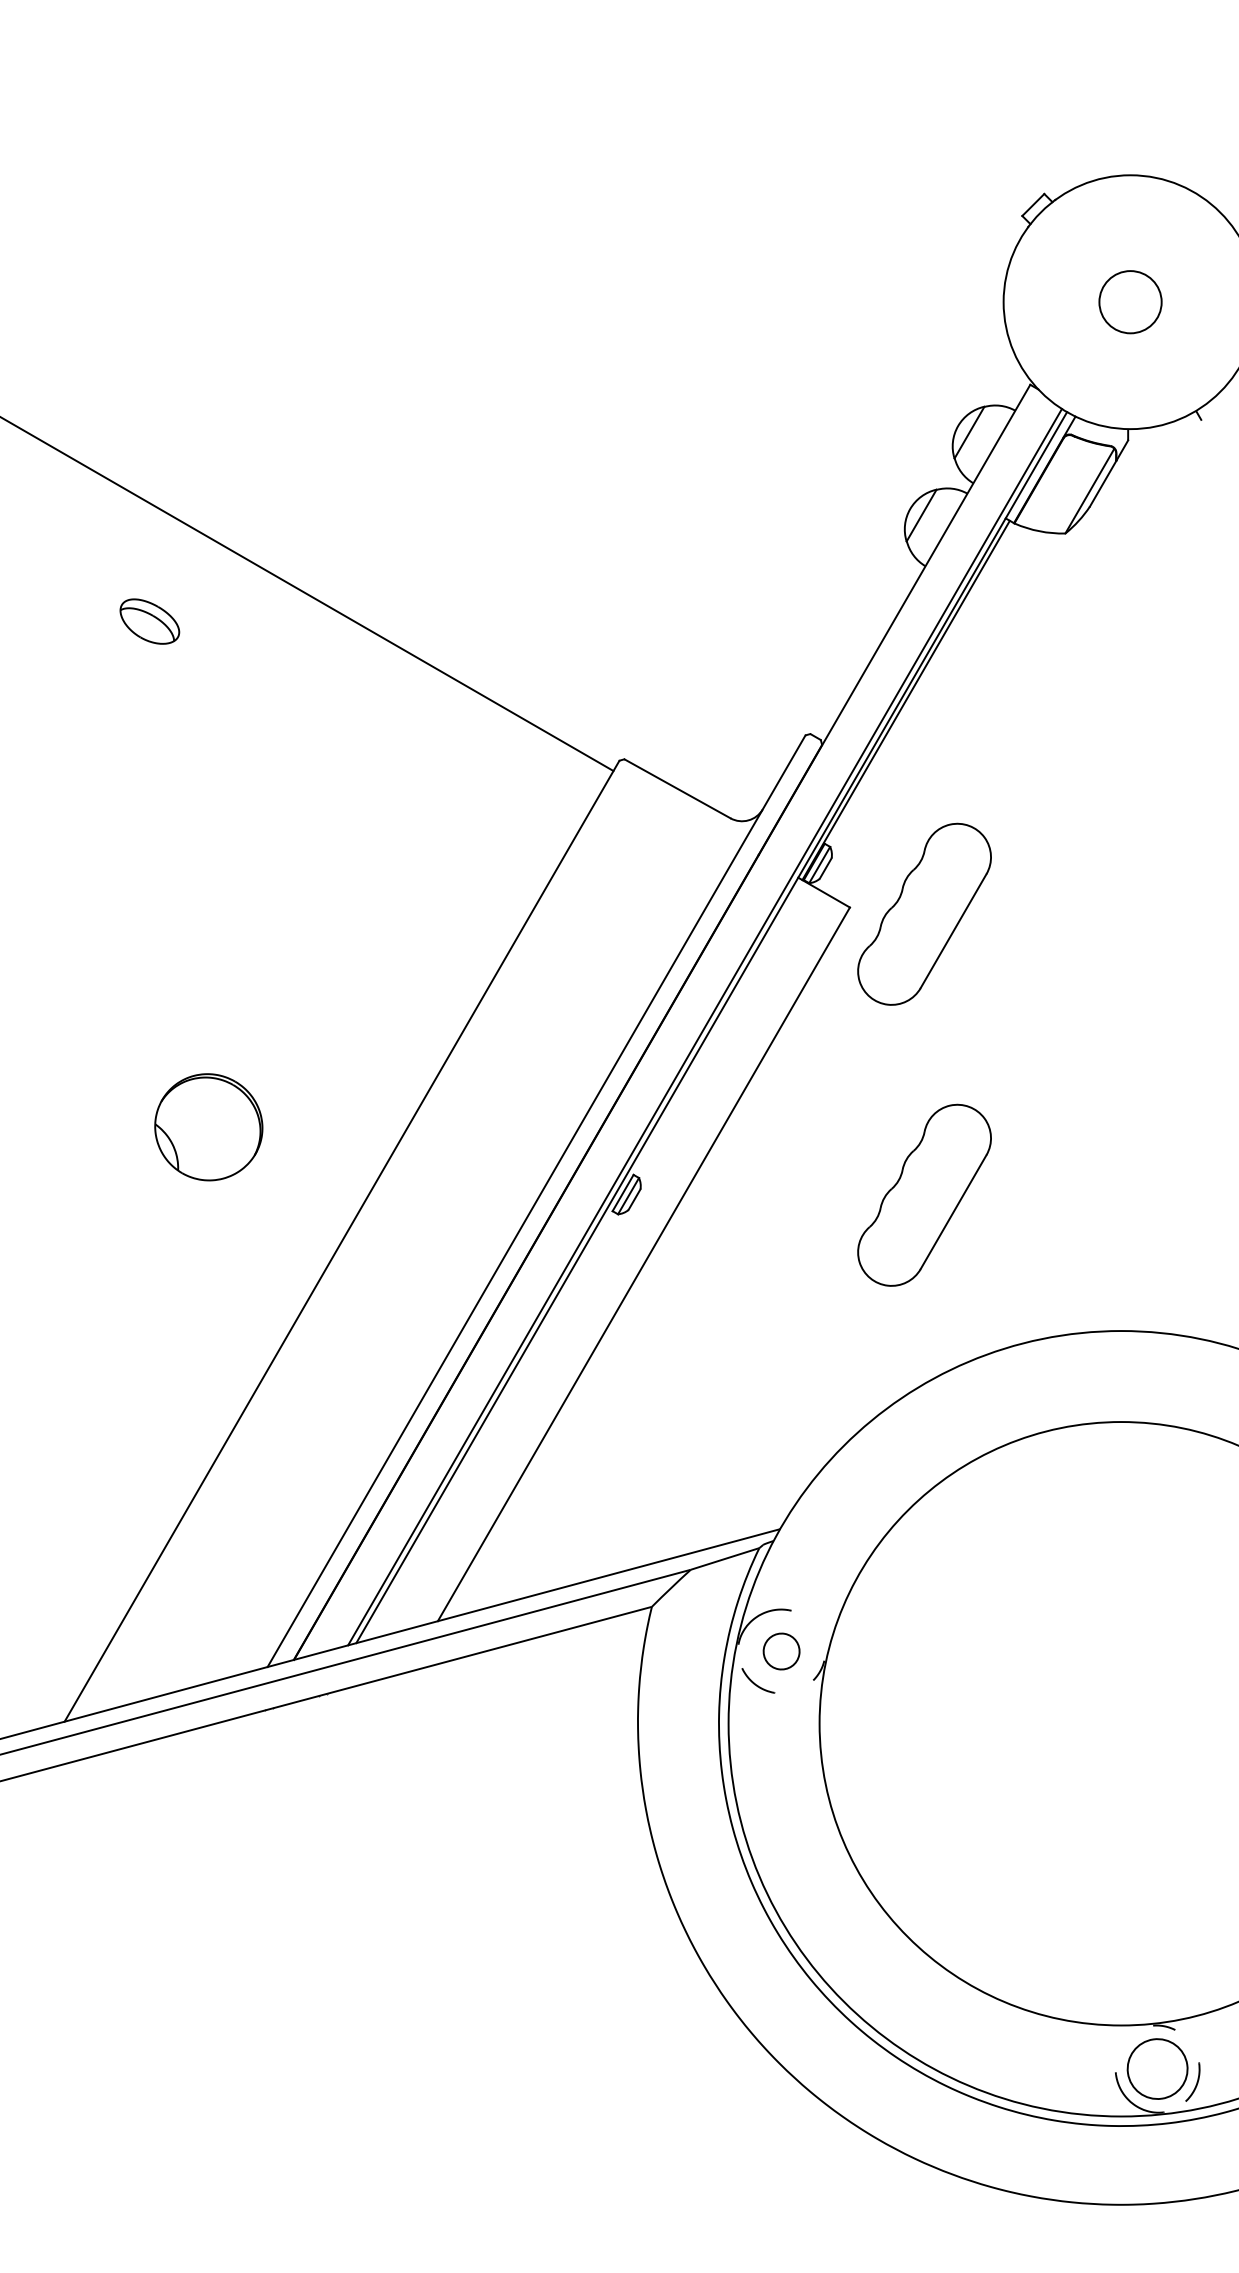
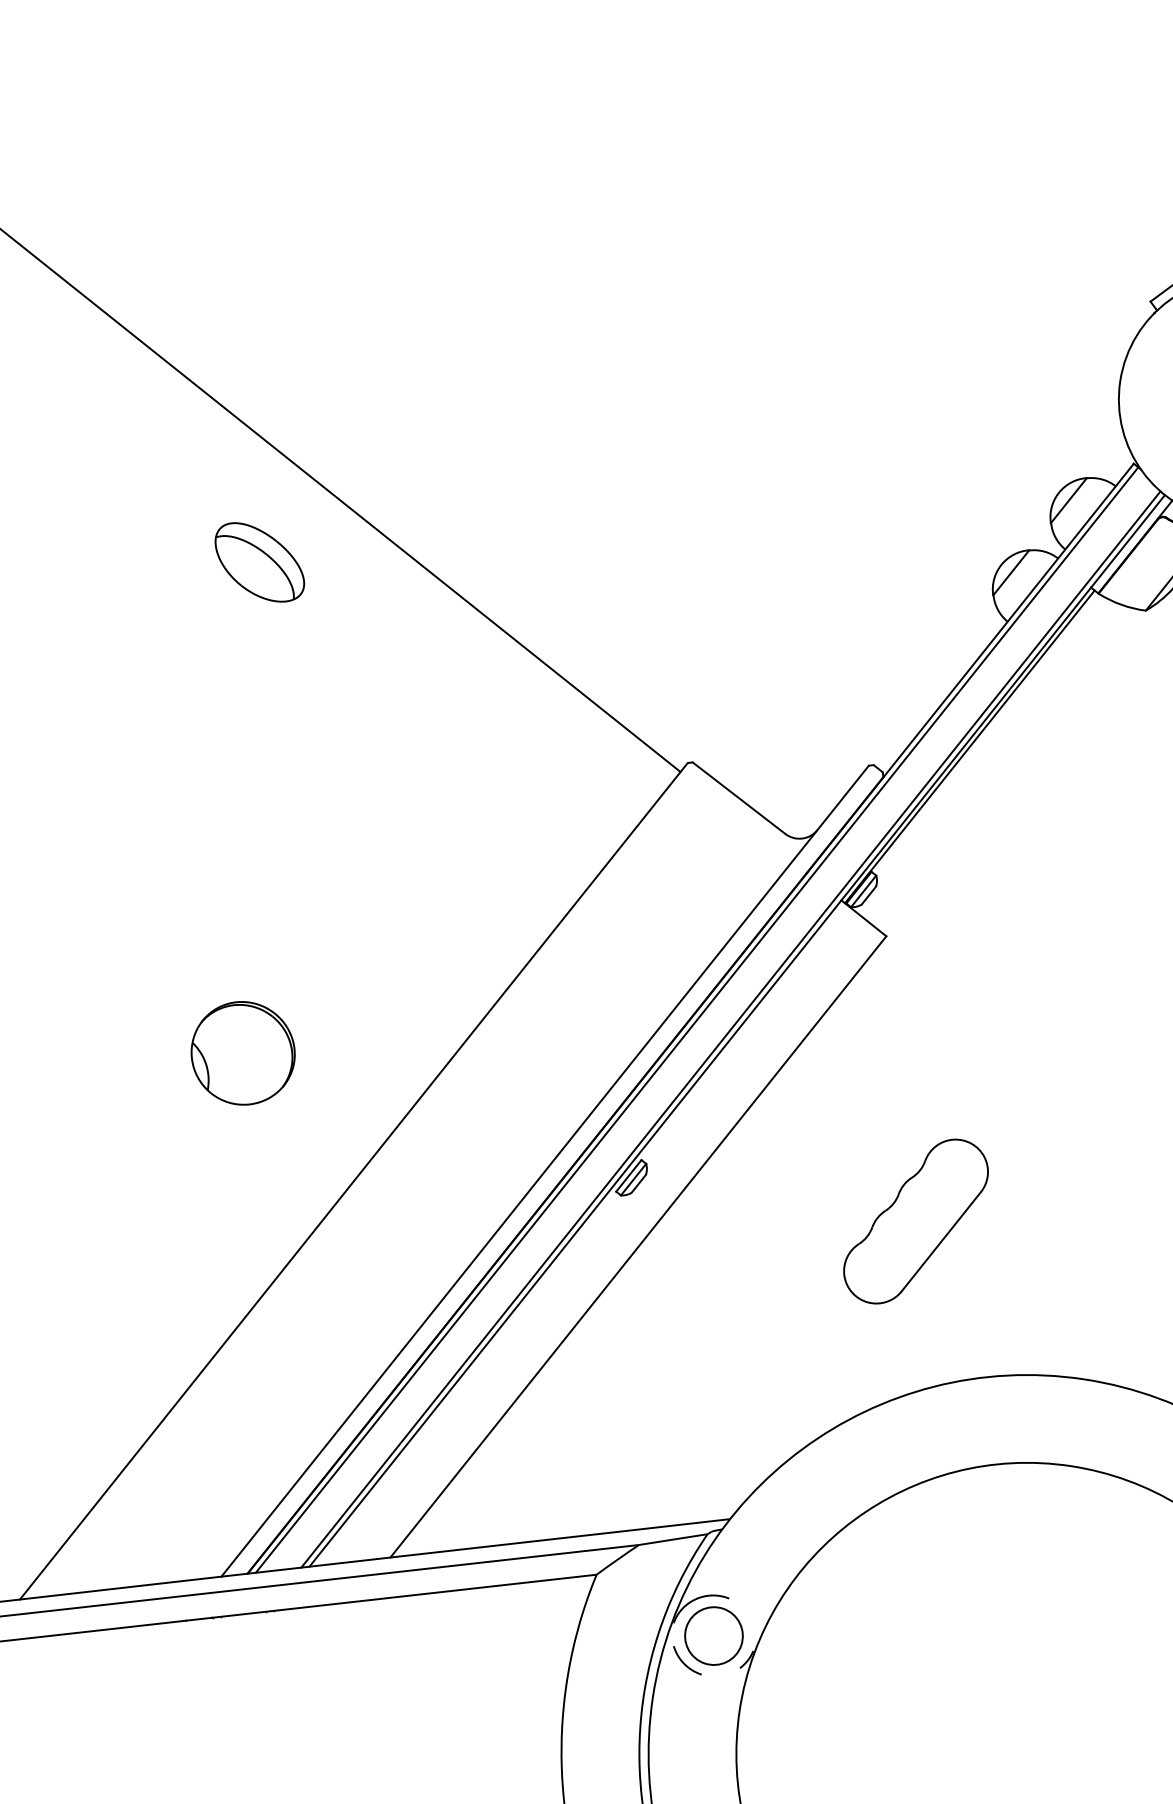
part: (149, 621) -> (259, 562), size x1.67
part: (924, 913) -> (956, 952), removed
line: (668, 1022) -> (696, 1019), added
part: (781, 1651) -> (713, 1635), size x1.67

